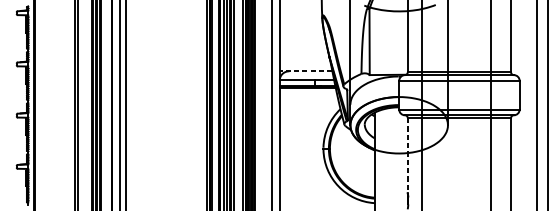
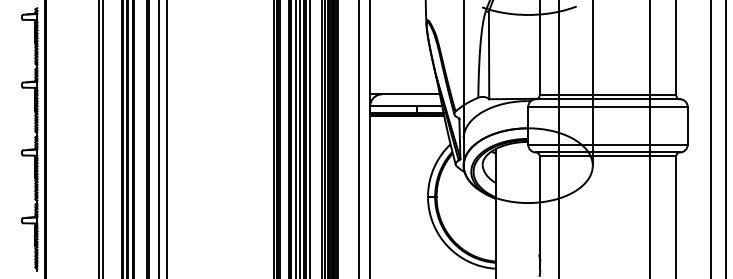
line: (305, 71) -> (404, 94), dashed -> solid
line: (407, 155) -> (539, 205), dashed -> solid

